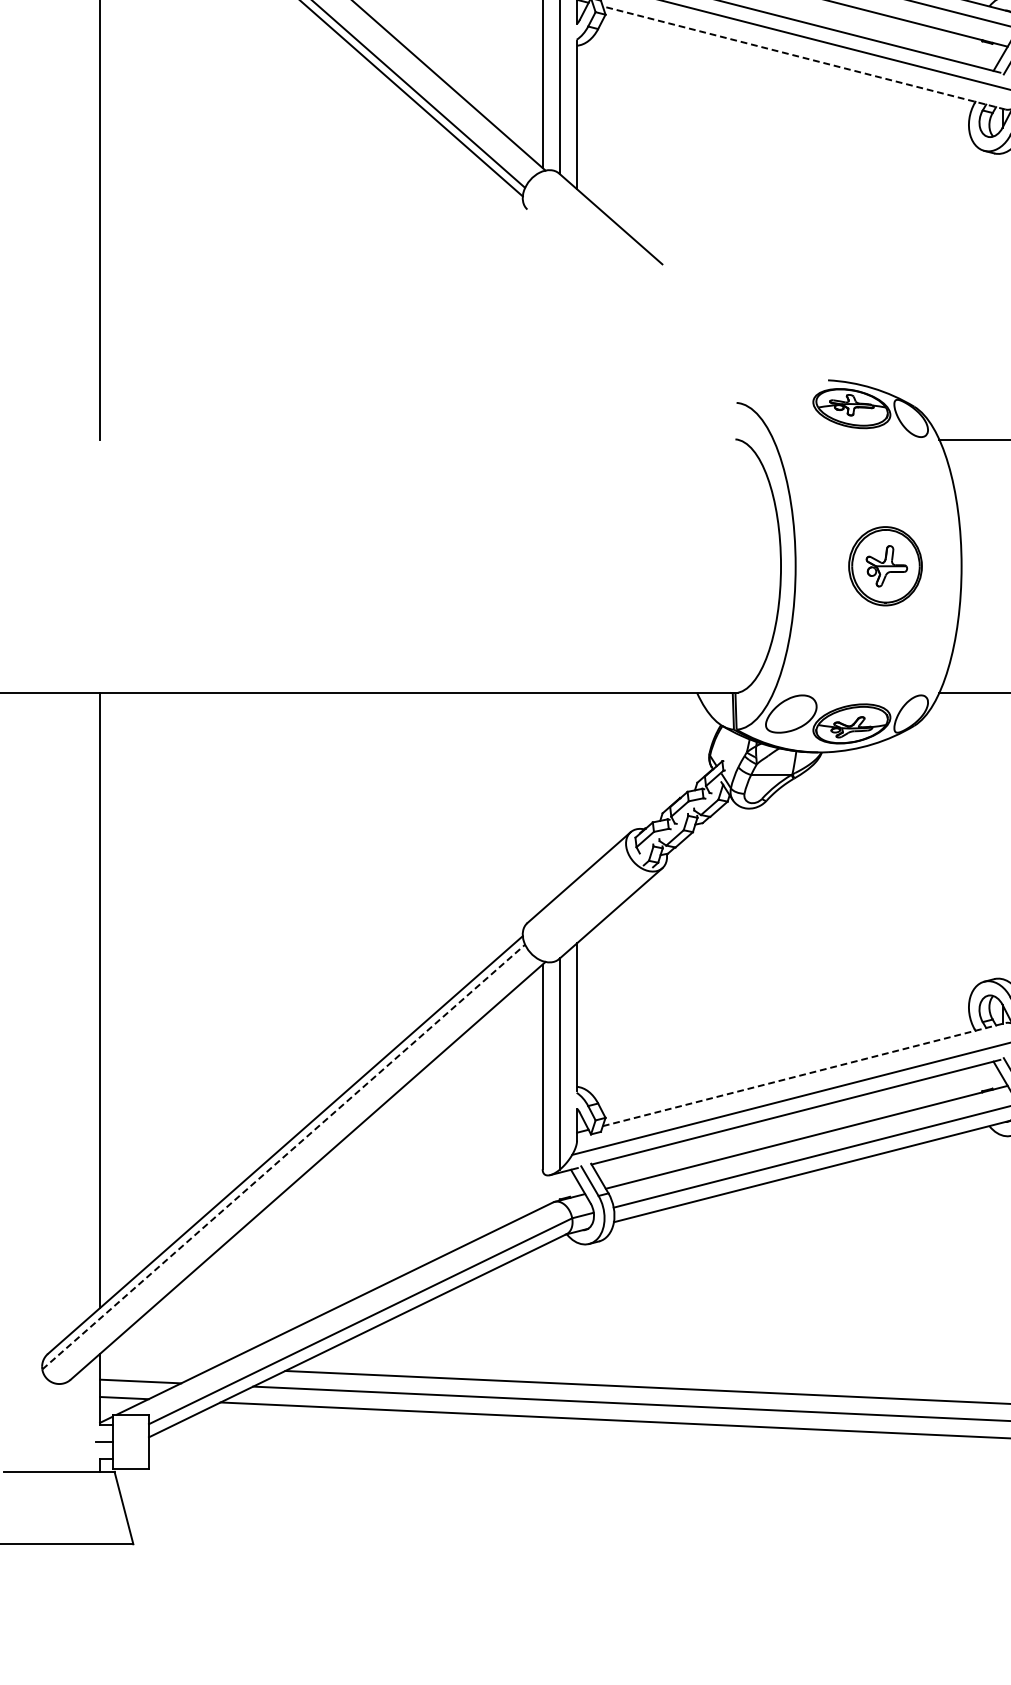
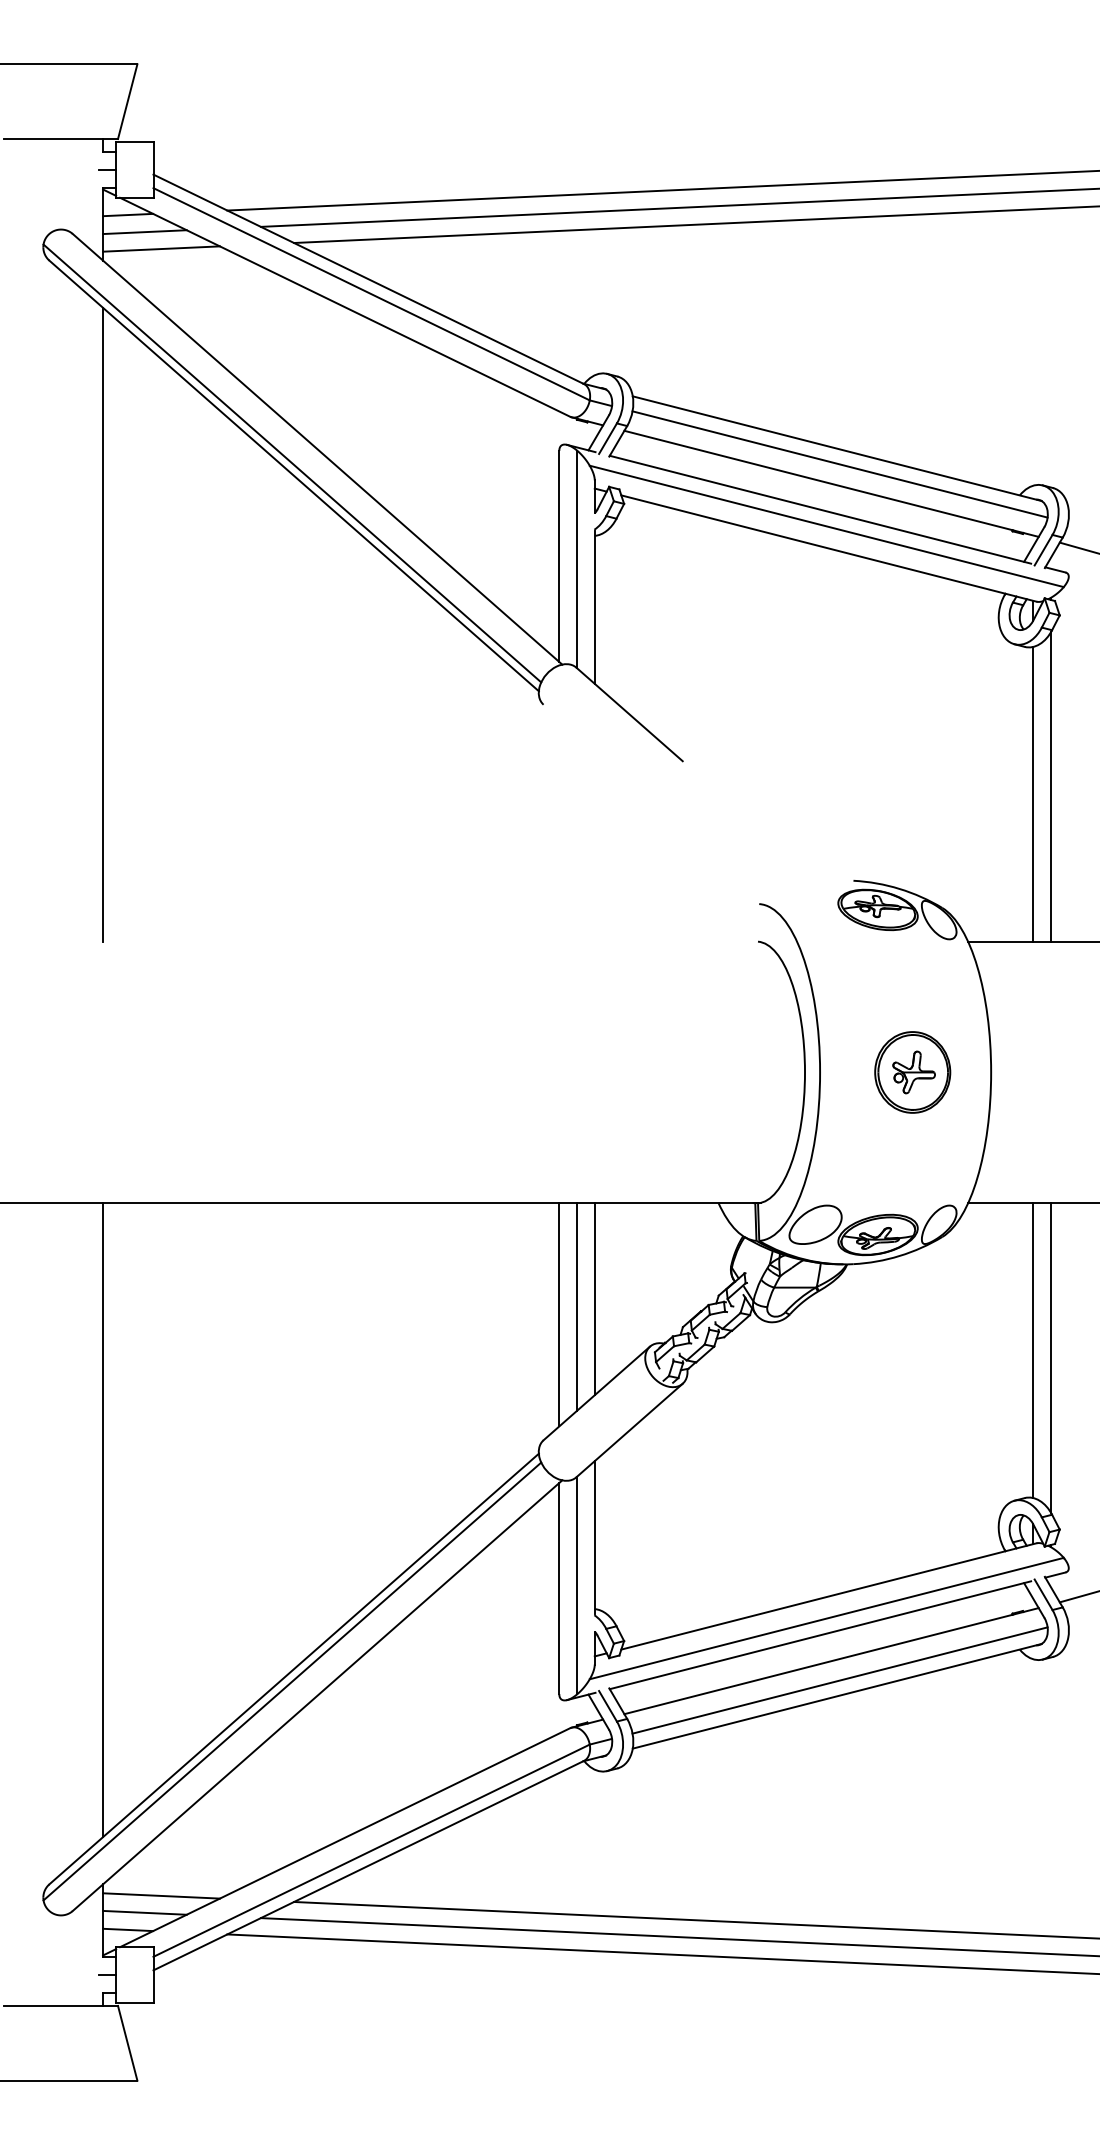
line: (803, 57) -> (828, 548), dashed -> solid
line: (1002, 296) -> (1033, 794), added
line: (576, 785) -> (594, 1298), added
line: (560, 793) -> (577, 1306), added
line: (542, 801) -> (559, 1314), added
line: (1002, 835) -> (1033, 1350), added
line: (804, 1074) -> (829, 1596), dashed -> solid
line: (283, 1157) -> (292, 1681), dashed -> solid
line: (156, 1364) -> (161, 1895), added

